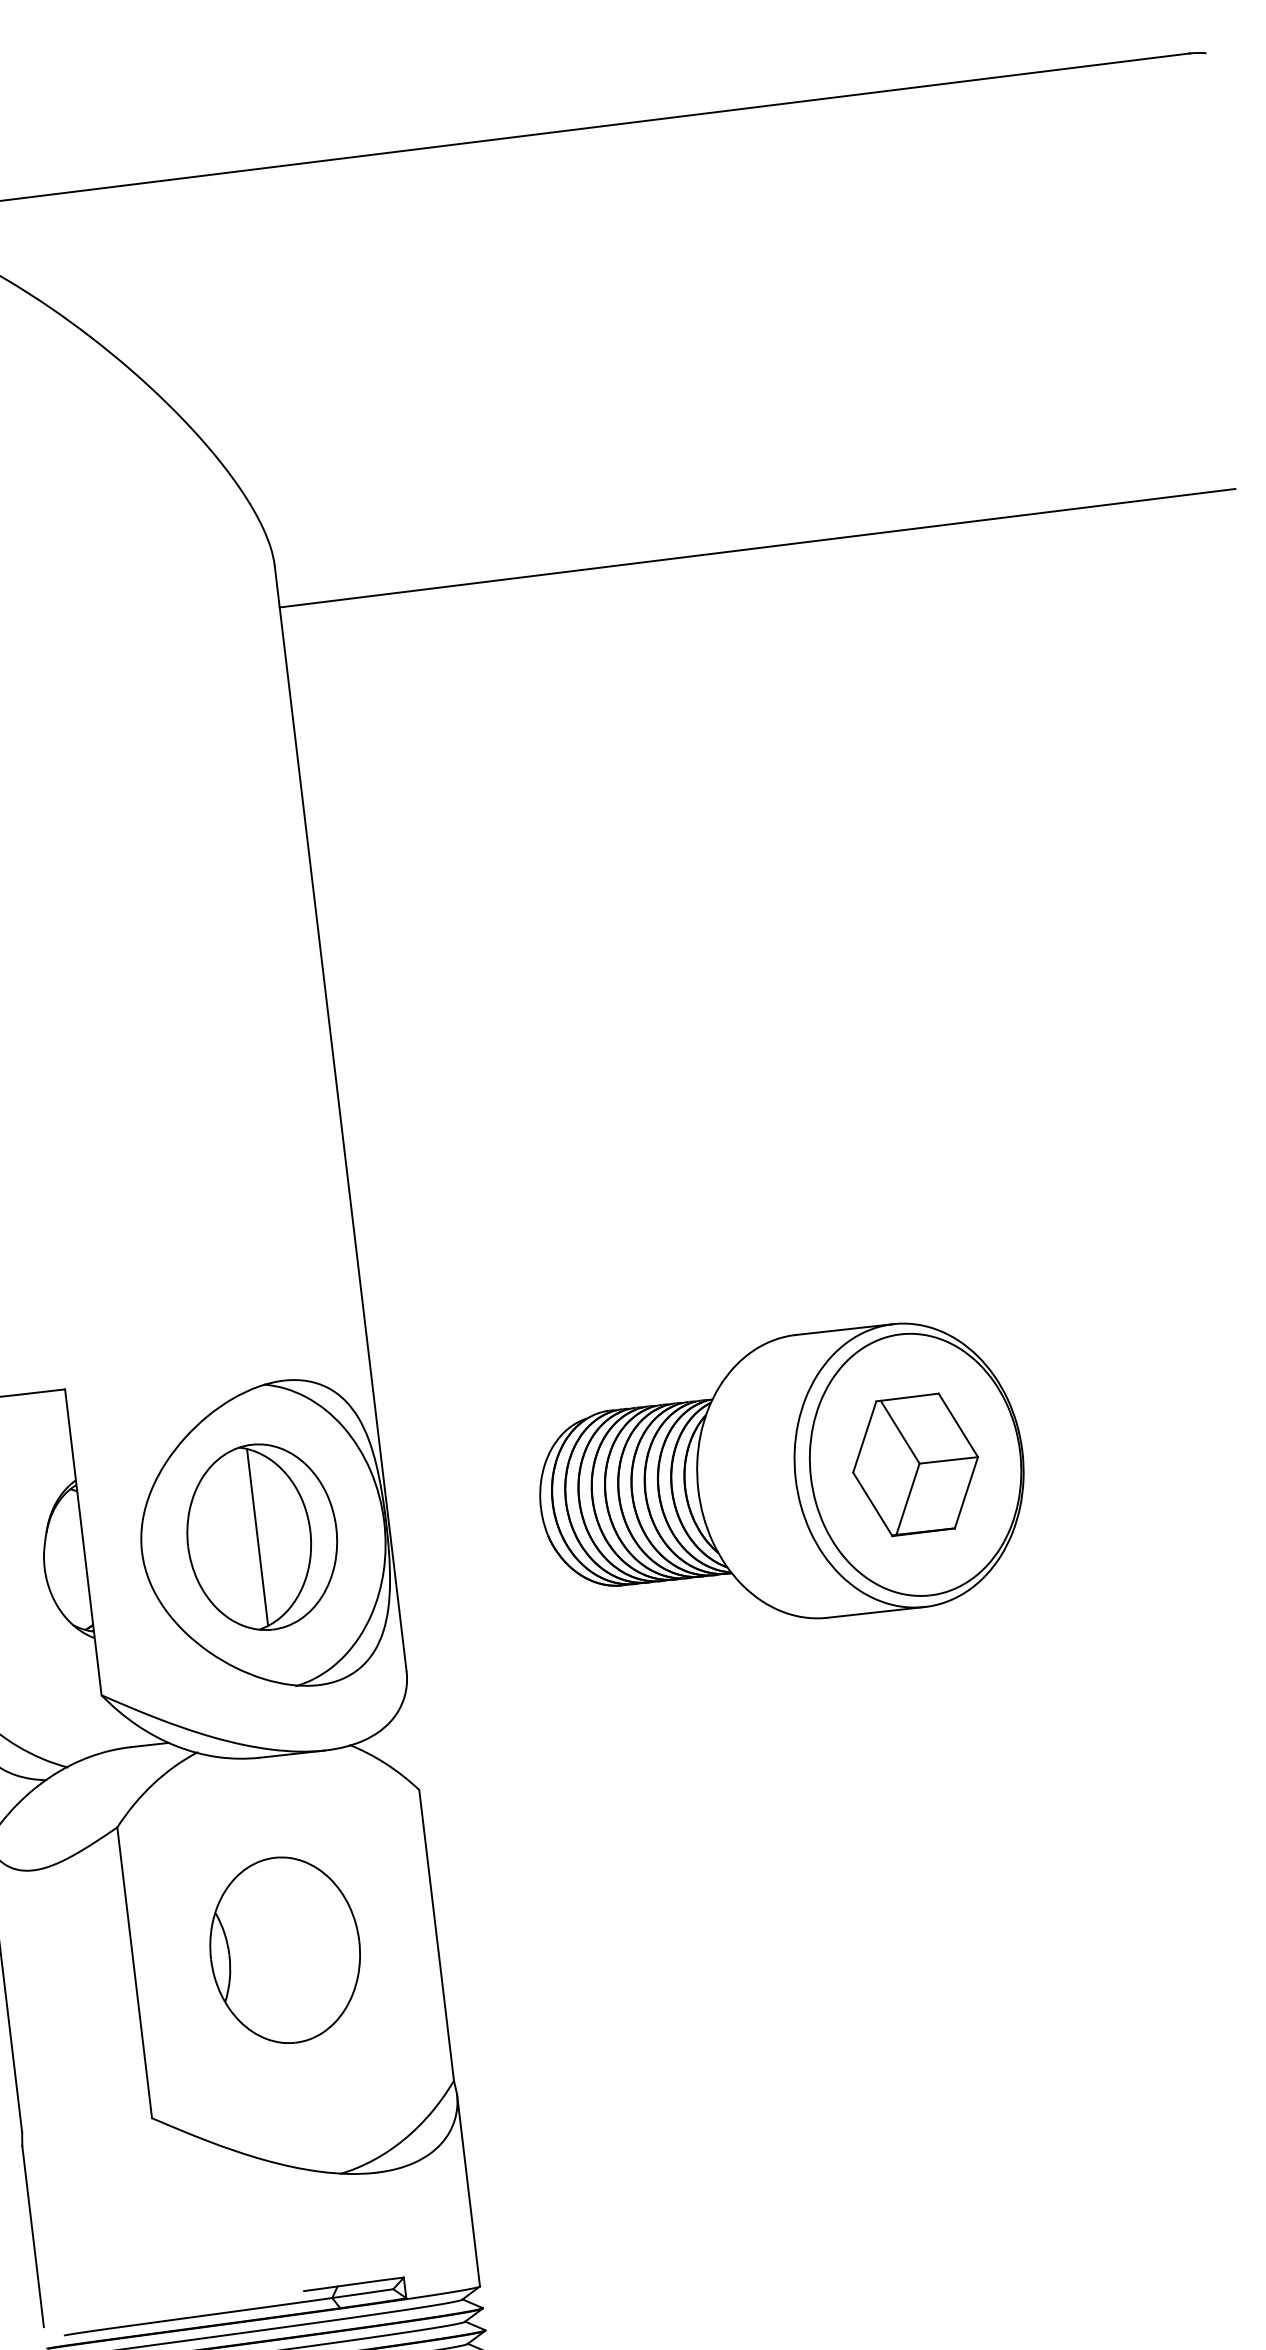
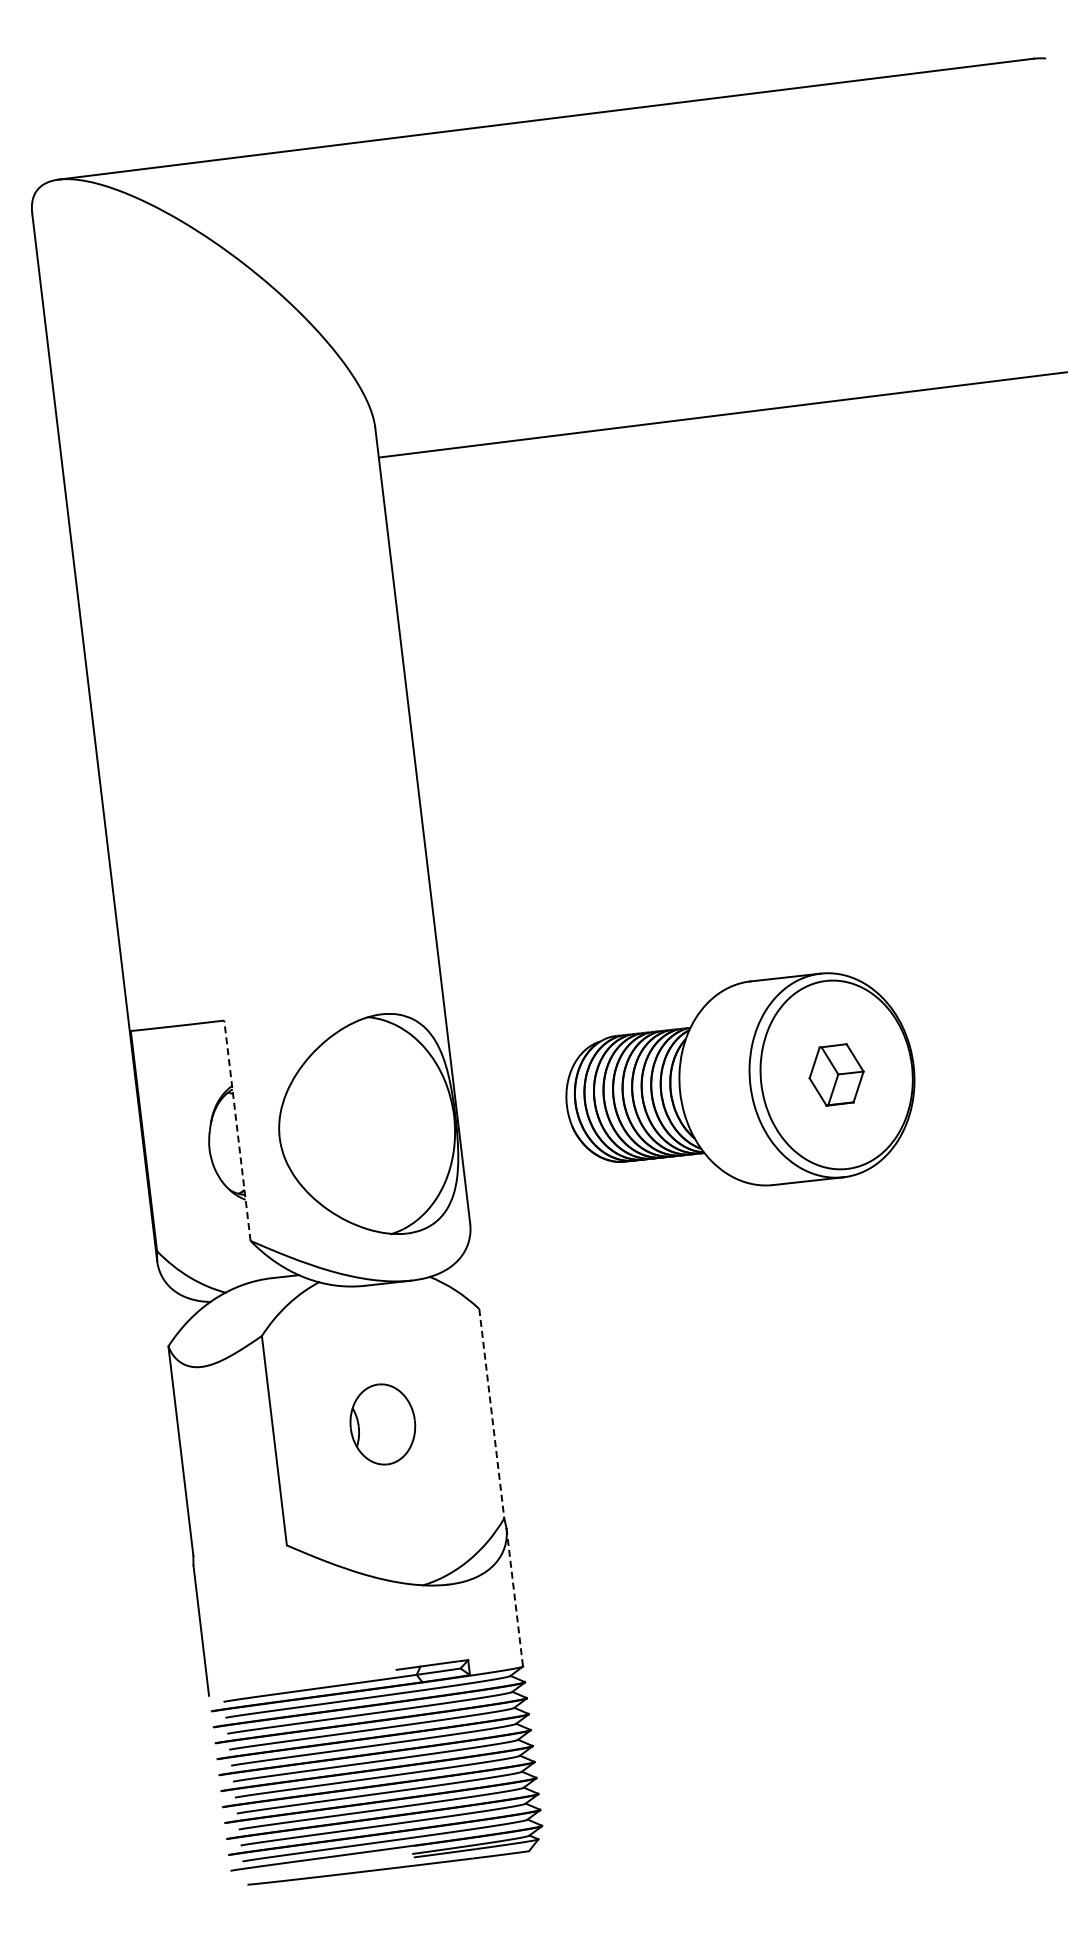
part: (915, 1464) -> (836, 1074), size x0.6
part: (262, 1536) -> (366, 1126), removed
line: (83, 1542) -> (237, 1130), solid -> dashed
line: (436, 1936) -> (491, 1414), solid -> dashed
part: (284, 1950) -> (382, 1424), size x0.6
line: (468, 2190) -> (514, 1597), solid -> dashed

